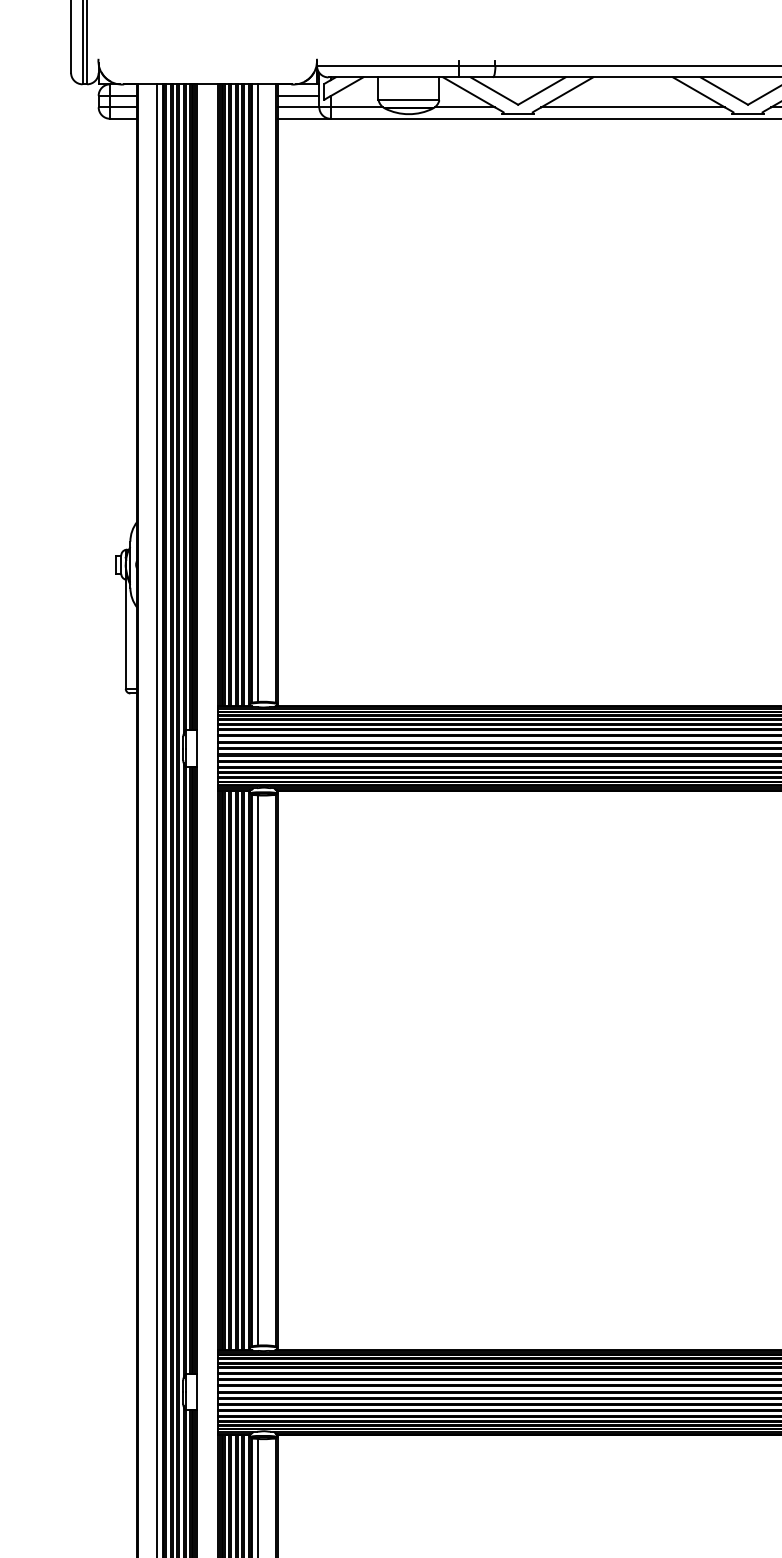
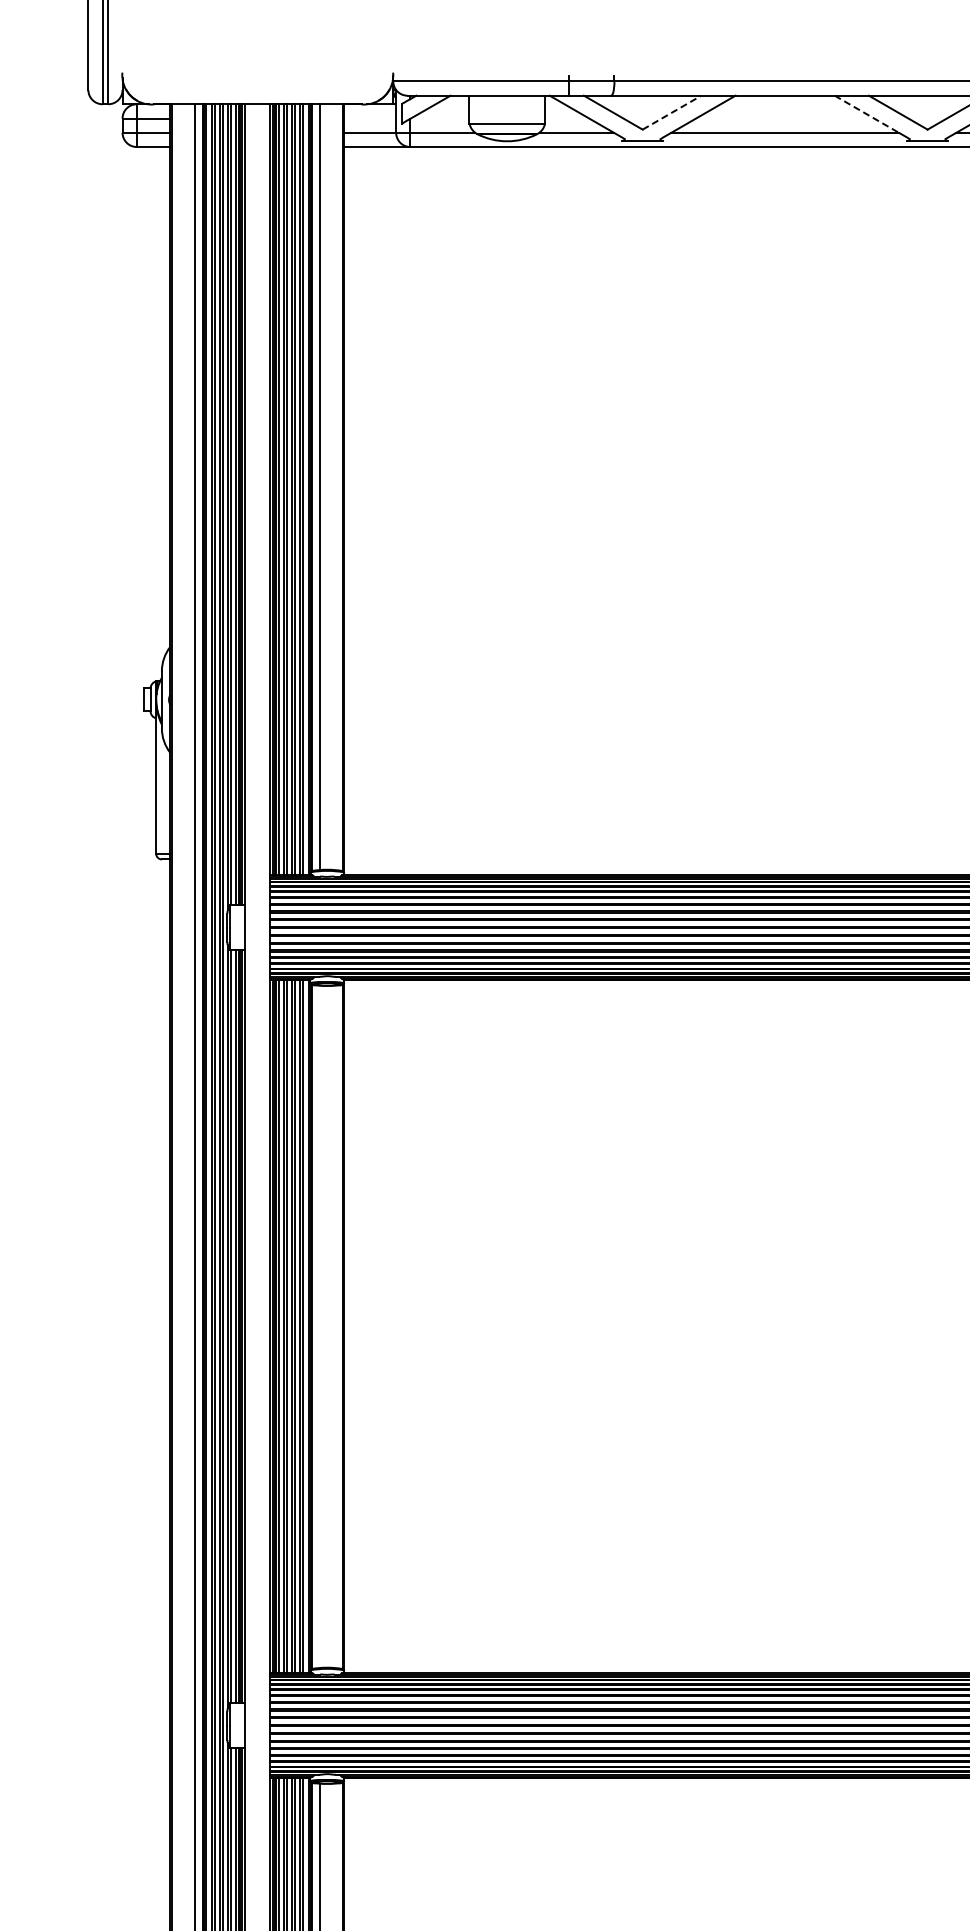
line: (542, 90) -> (672, 112), solid -> dashed
line: (699, 92) -> (867, 114), solid -> dashed
line: (298, 95) -> (370, 118), removed
line: (258, 1070) -> (320, 1326), removed

